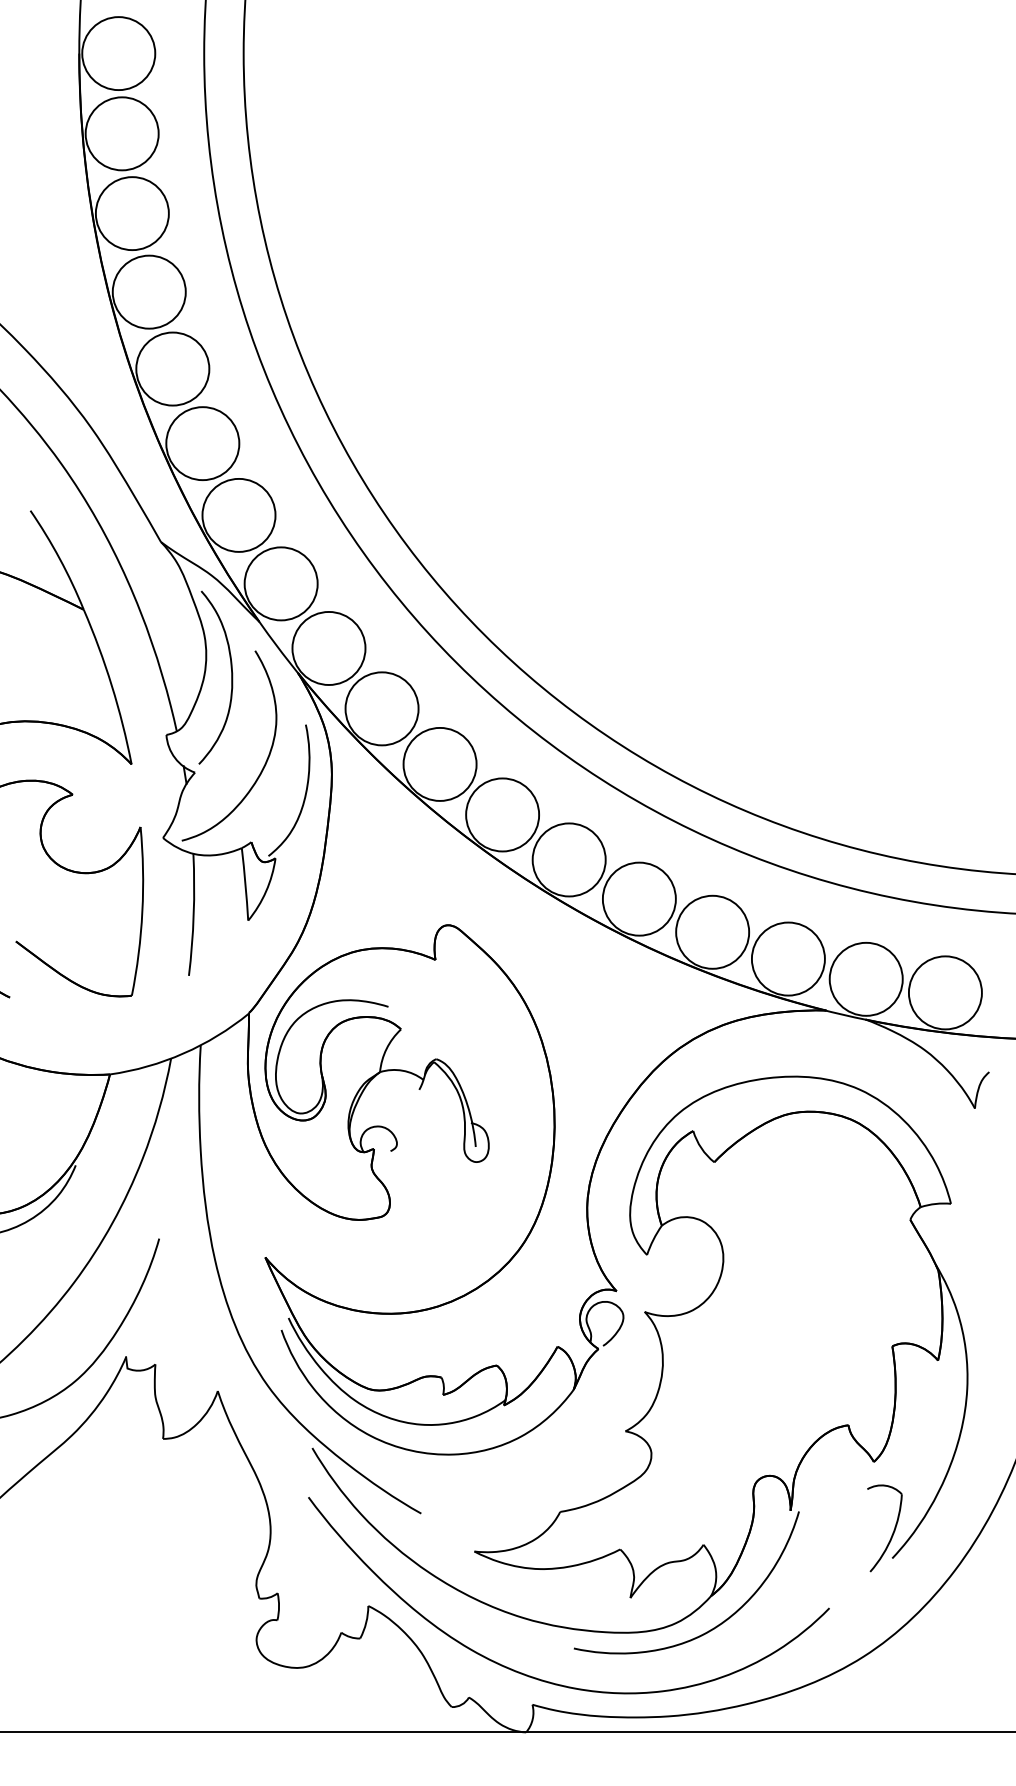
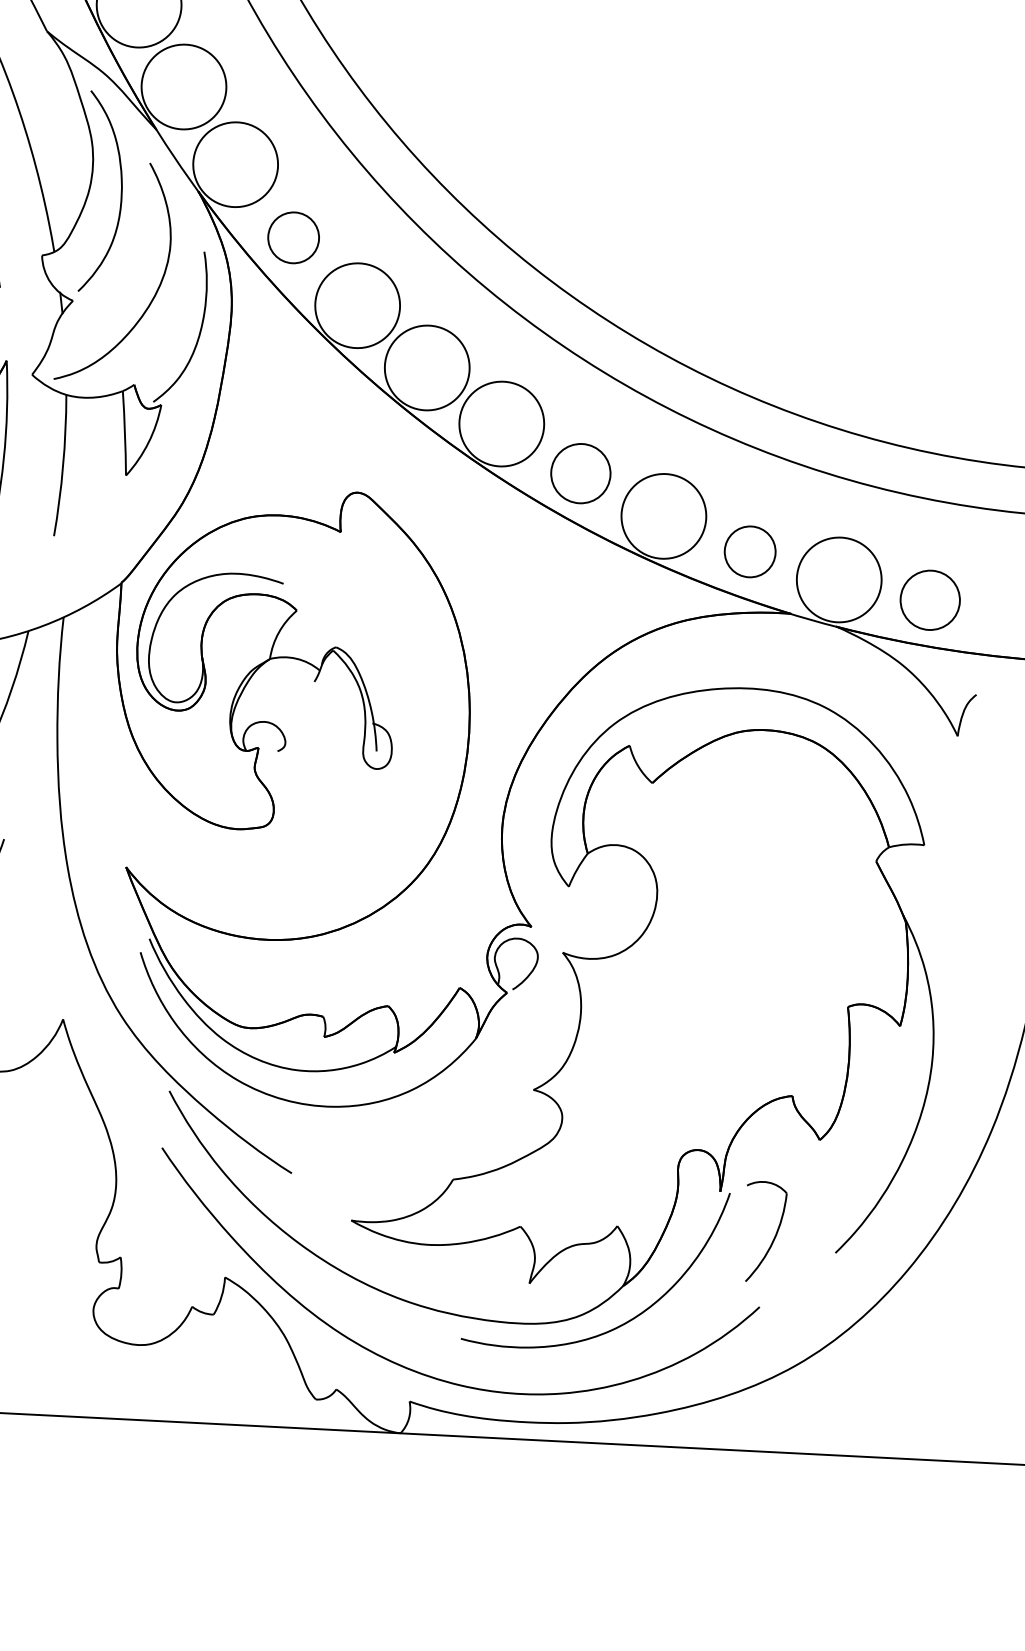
circle: (381, 708) -> (293, 237), size x0.6
circle: (638, 898) -> (579, 472), size x0.7
circle: (787, 958) -> (749, 551), size x0.6
circle: (944, 992) -> (929, 599), size x0.7
part: (892, 1532) -> (773, 1237), moved

